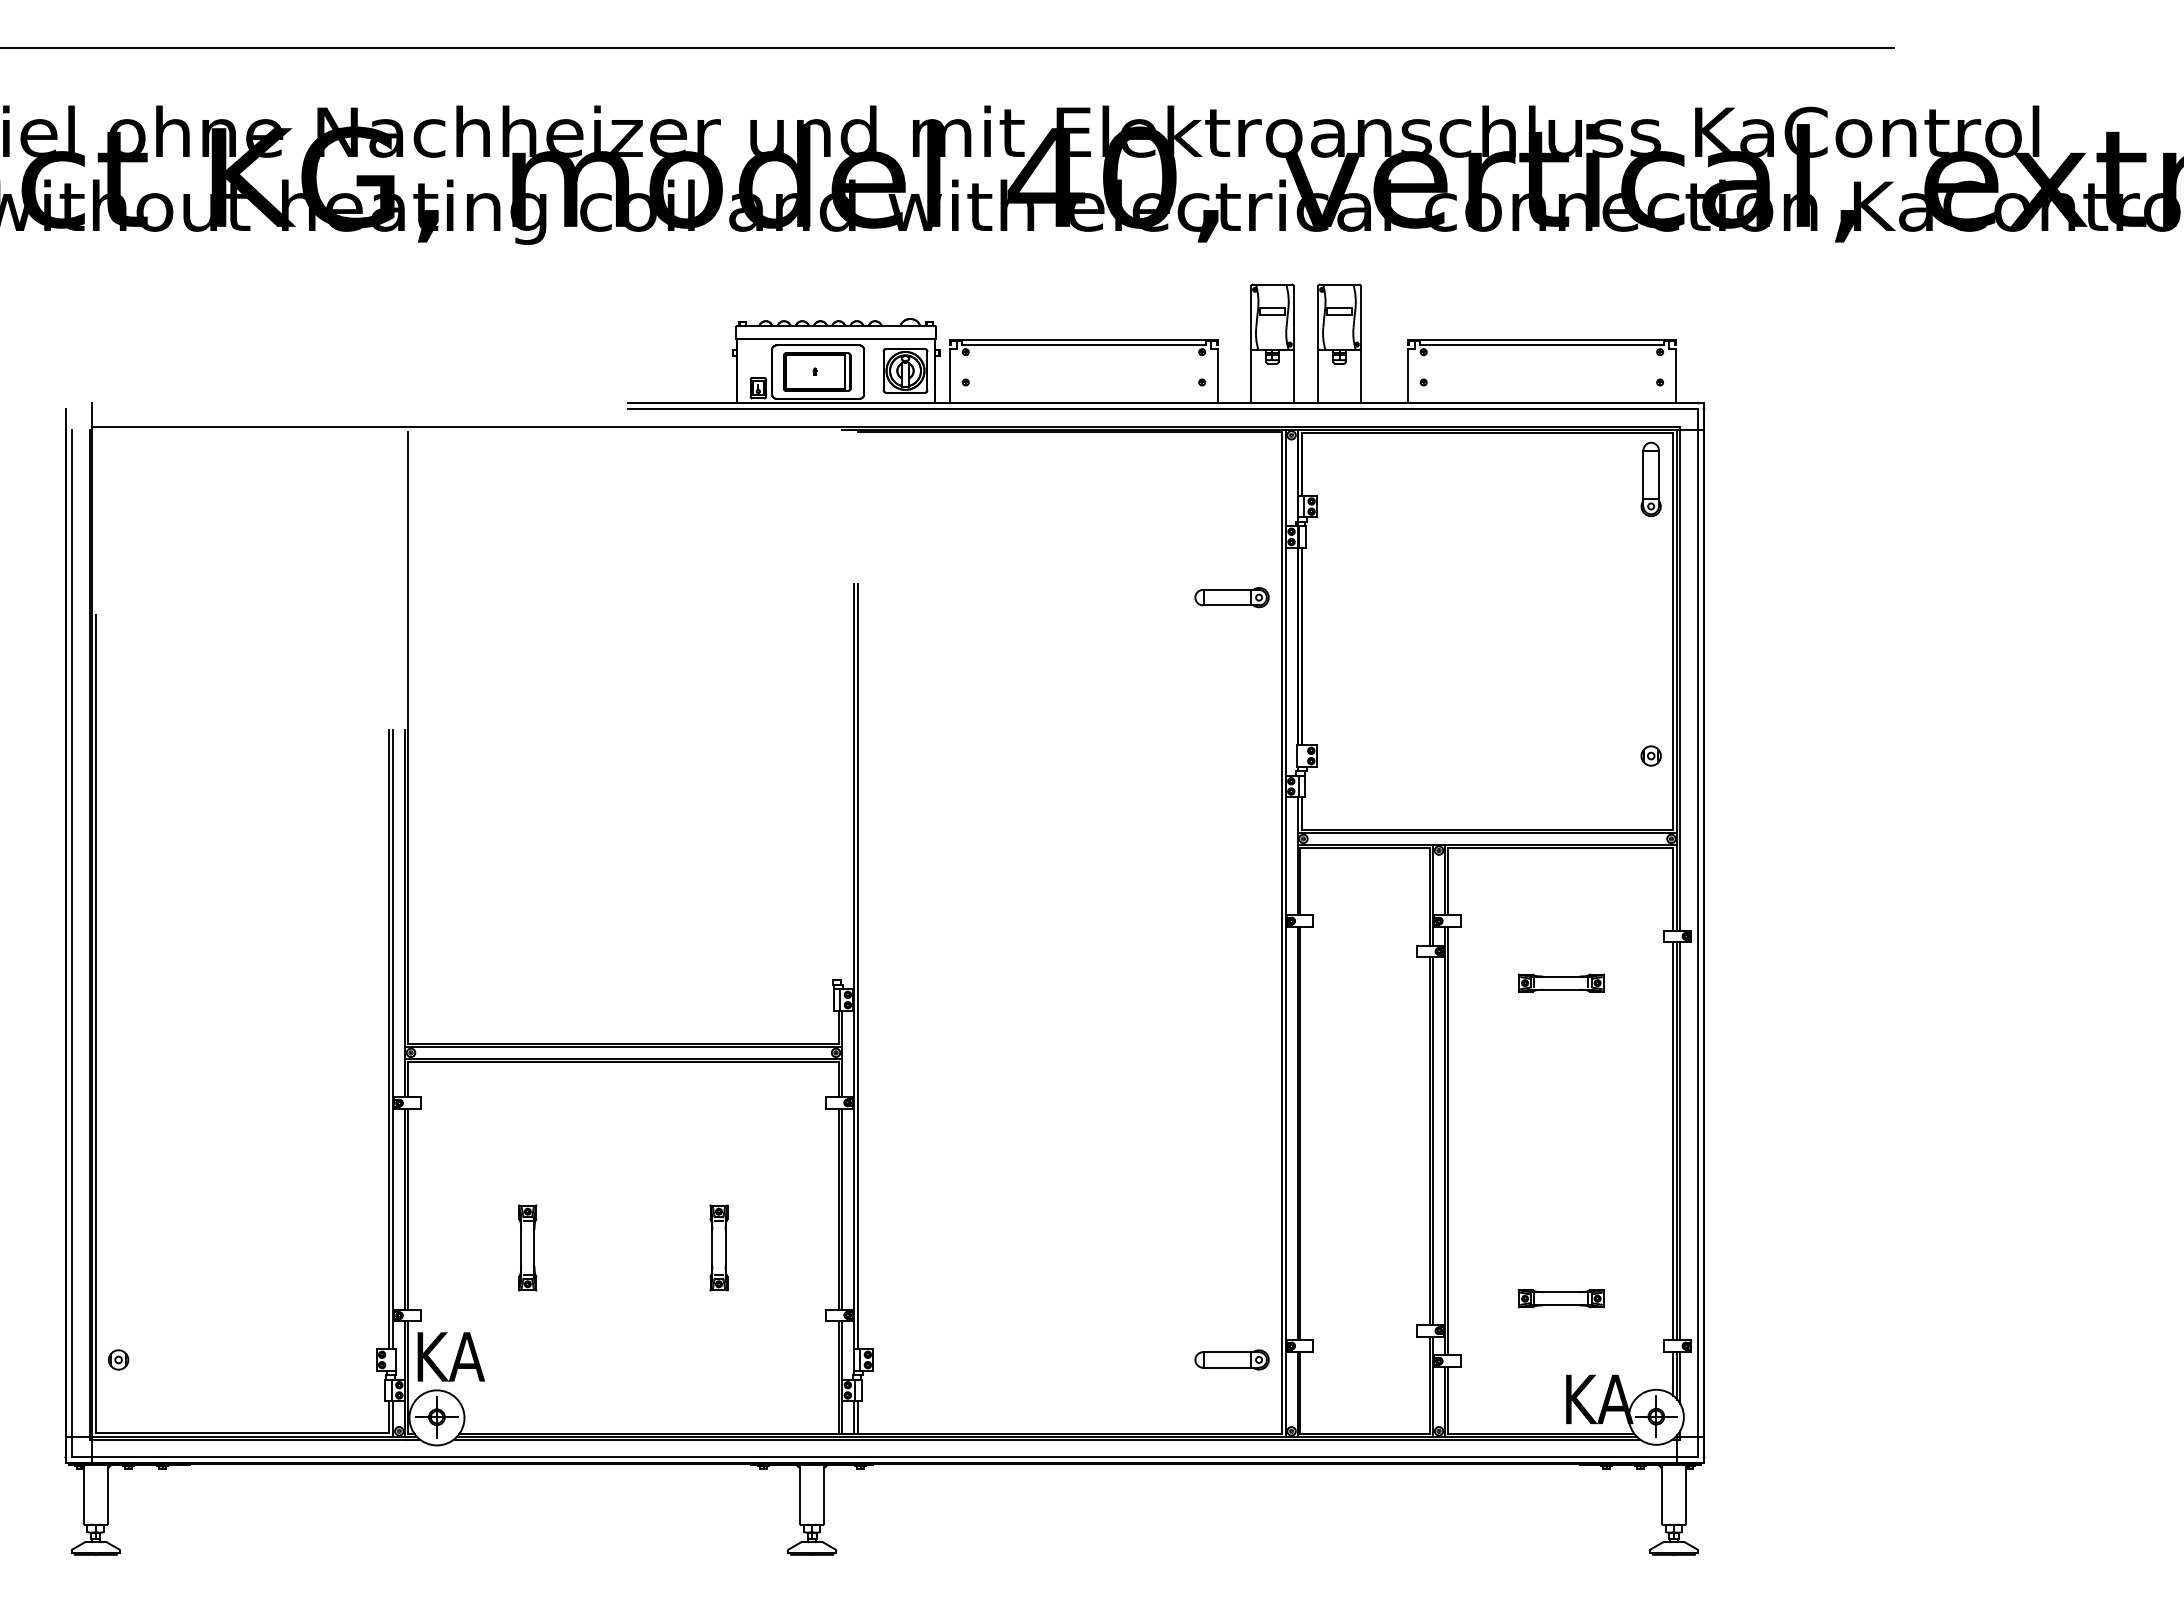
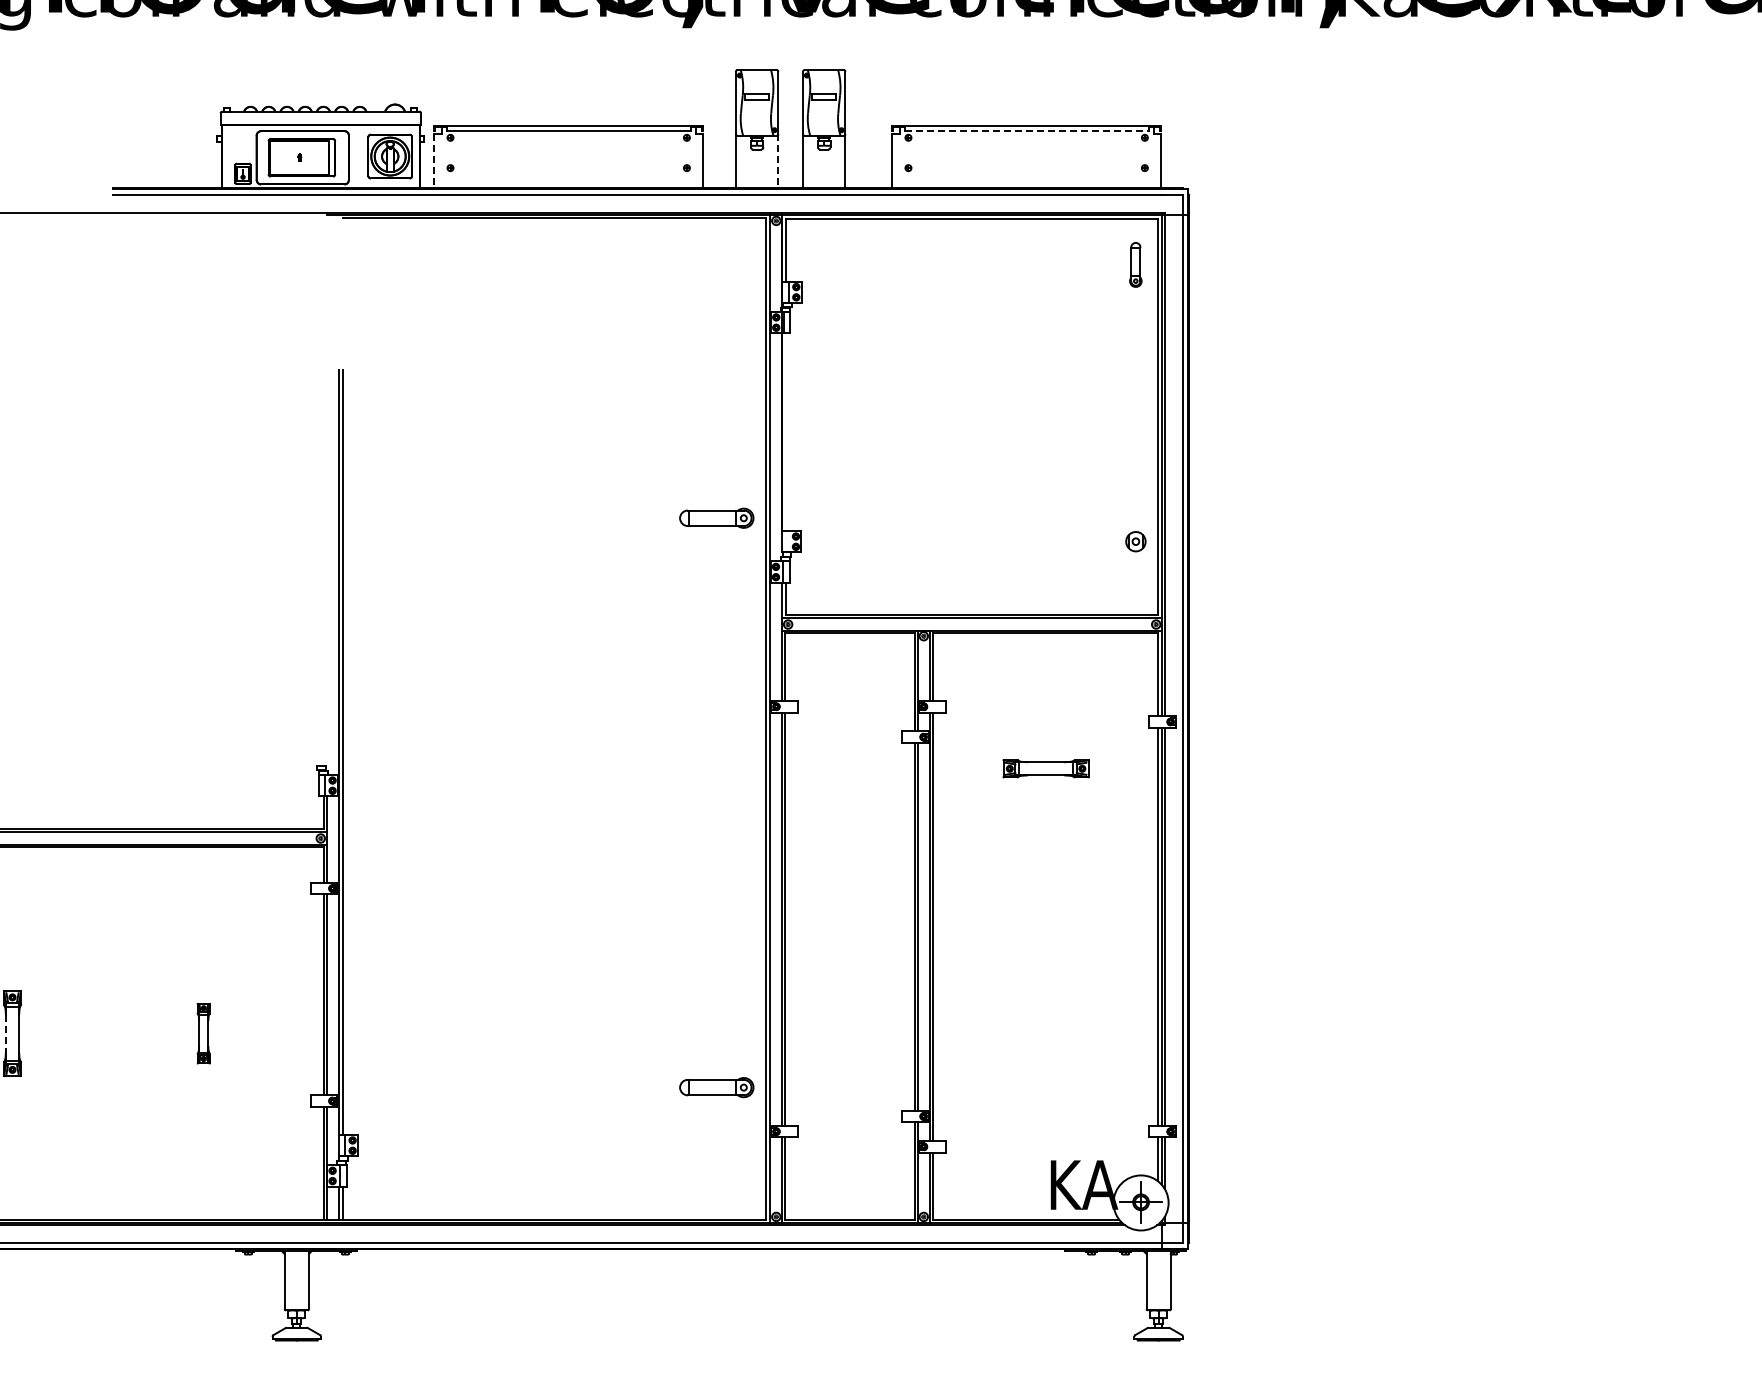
line: (1541, 344) -> (1026, 130), solid -> dashed
line: (949, 376) -> (434, 162), solid -> dashed
line: (1293, 376) -> (778, 162), solid -> dashed
part: (1650, 478) -> (1135, 264), size x0.6
part: (1231, 597) -> (716, 518), moved
line: (1301, 646) -> (786, 432), removed
part: (718, 1247) -> (203, 1033), size x0.7
line: (521, 1248) -> (6, 1034), solid -> dashed
part: (1560, 1298) -> (1045, 1084), removed
part: (1231, 1359) -> (716, 1087), moved

